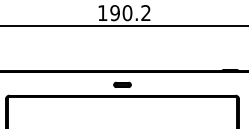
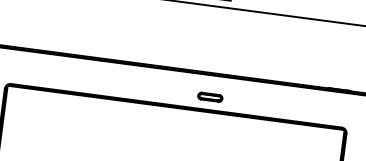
part: (122, 84) -> (210, 96), moved

